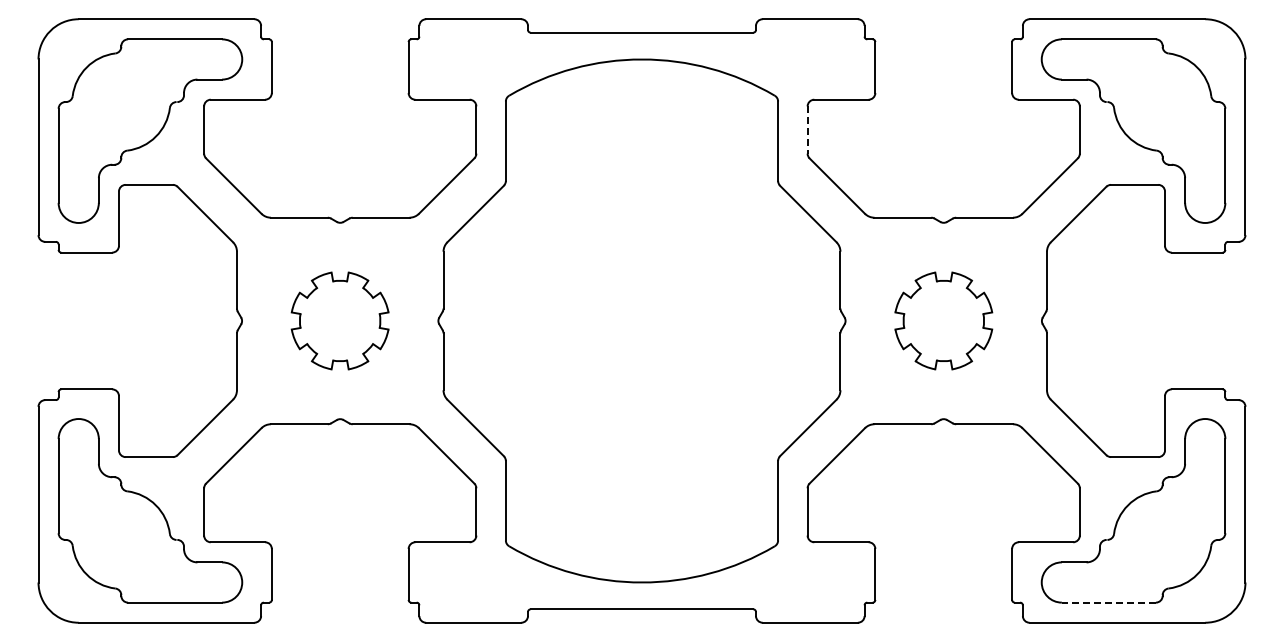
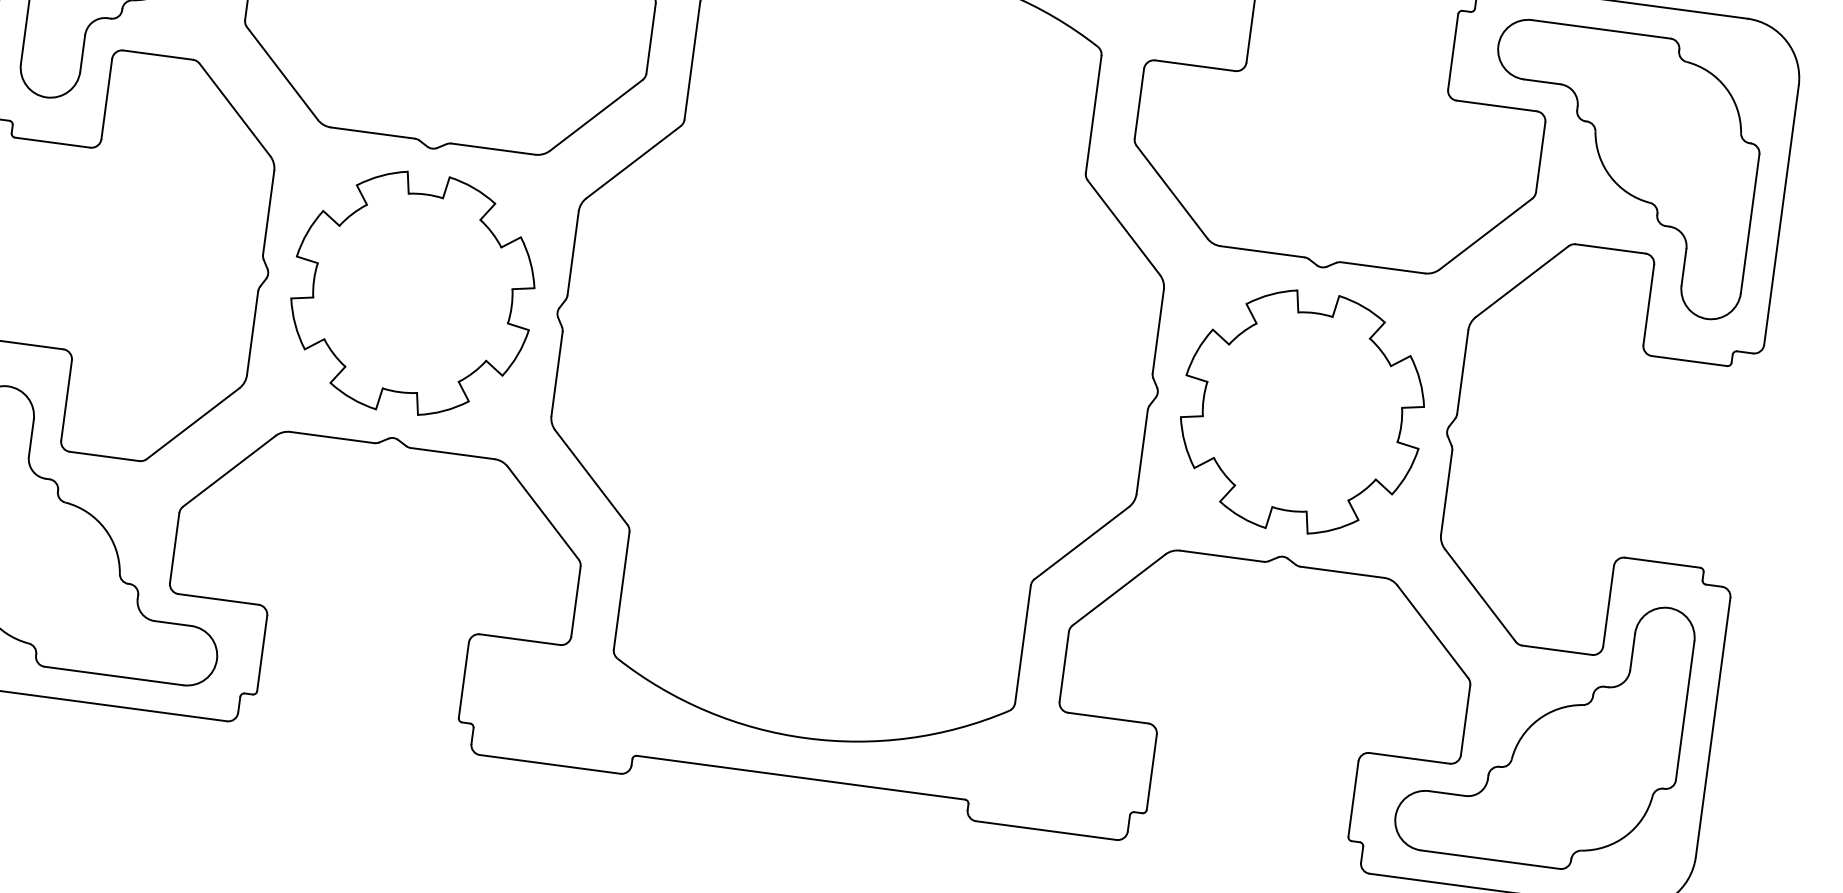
line: (807, 130) -> (1139, 104), dashed -> solid
part: (339, 320) -> (411, 292), size x1.67
part: (943, 320) -> (1302, 411), size x1.67
line: (1108, 602) -> (1490, 859), dashed -> solid

